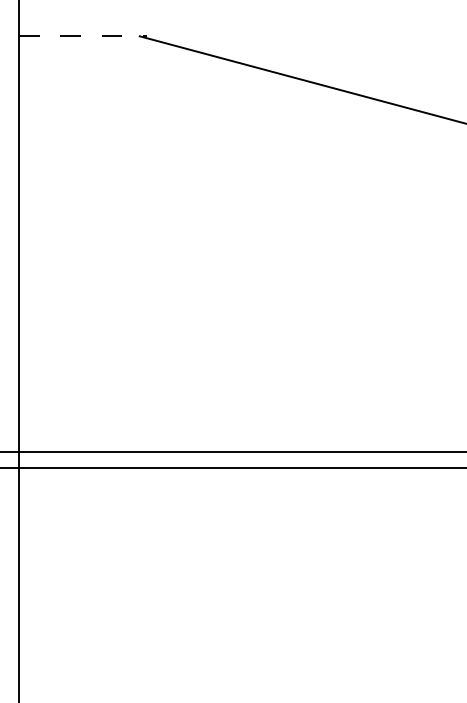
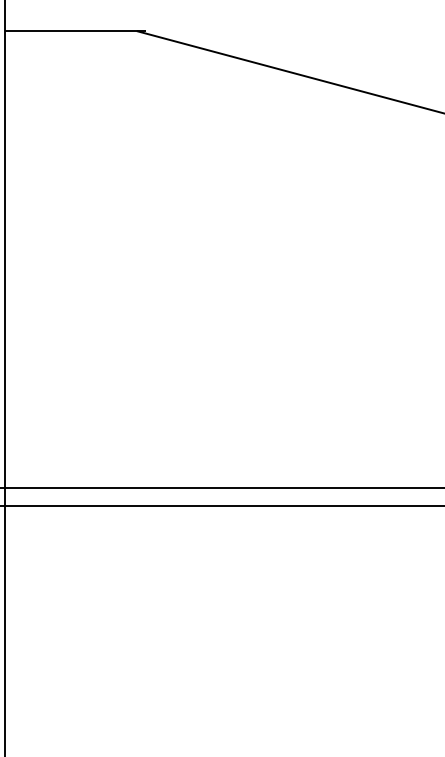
line: (83, 36) -> (76, 31), dashed -> solid

